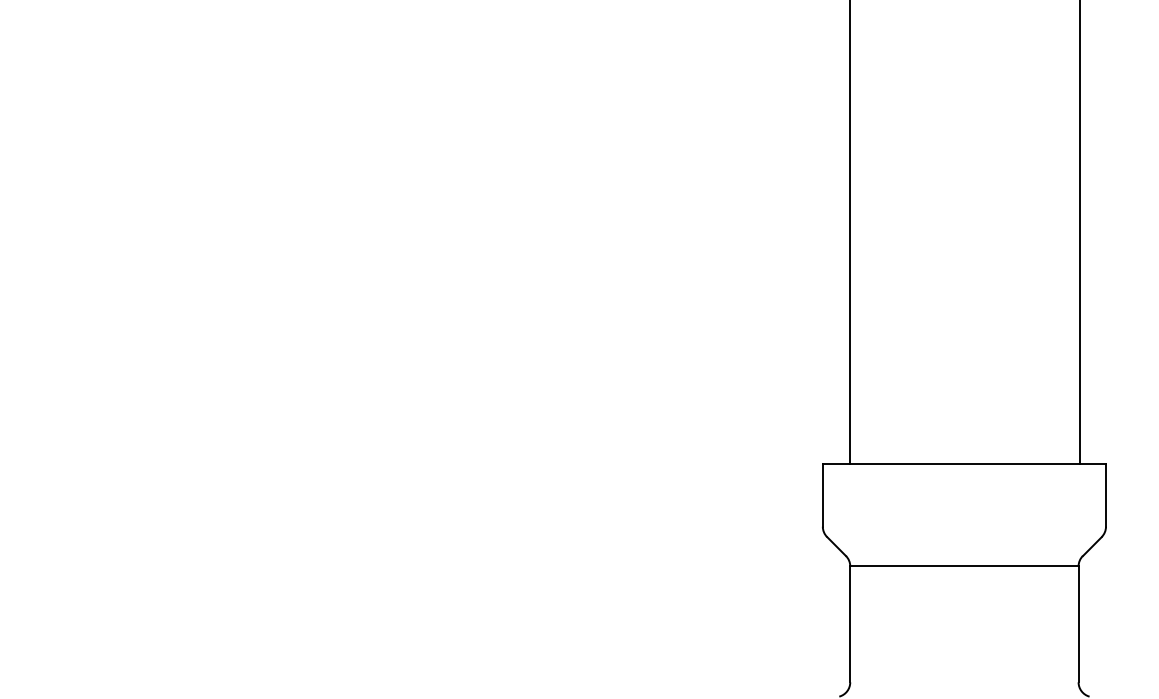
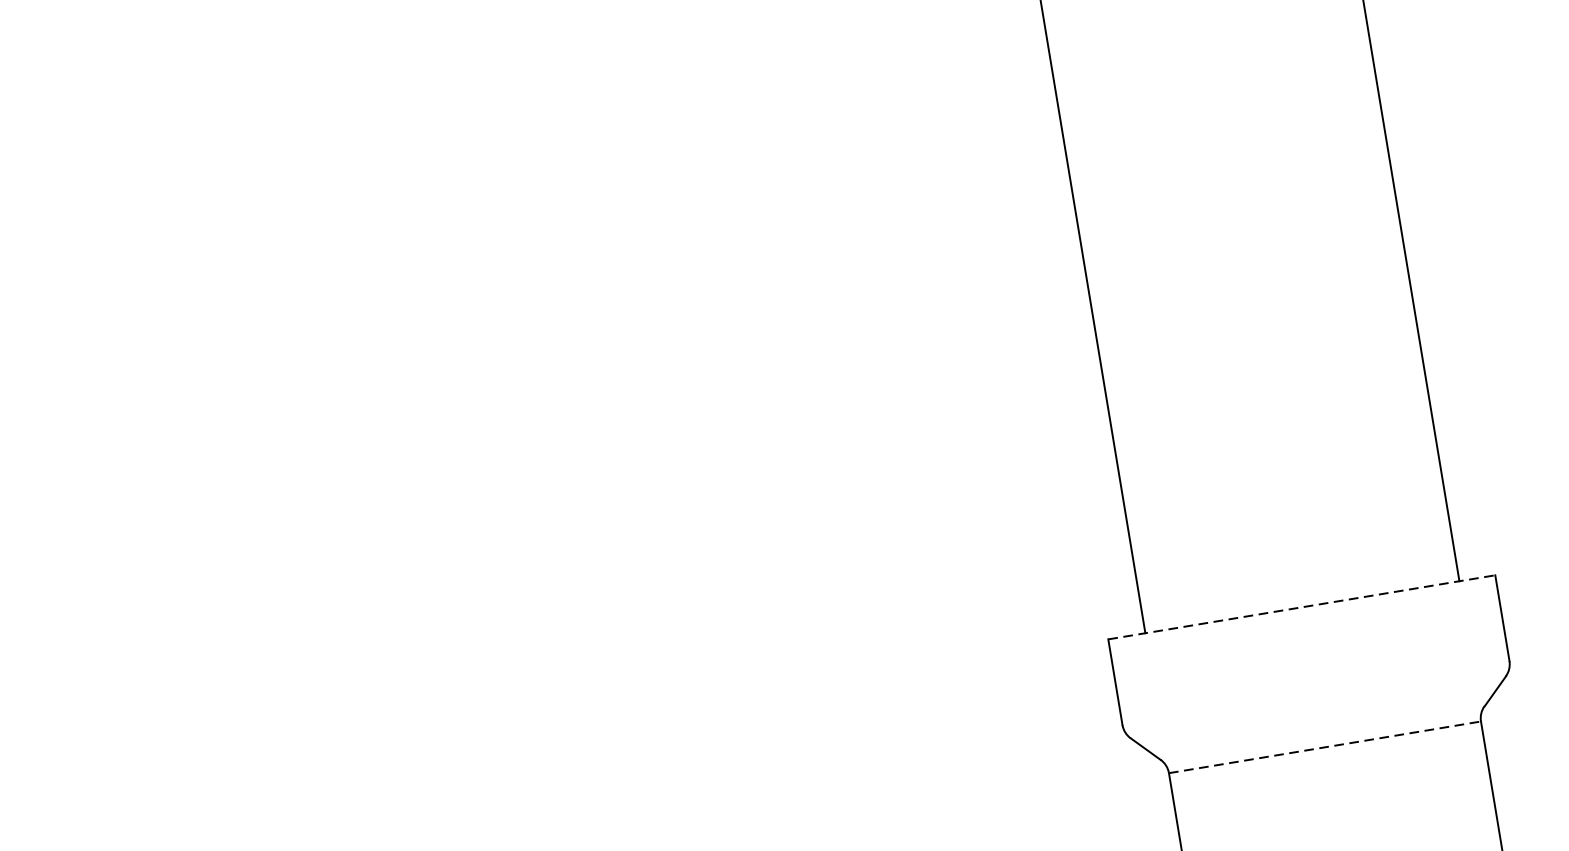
line: (964, 463) -> (1301, 606), solid -> dashed
line: (964, 566) -> (1325, 747), solid -> dashed

